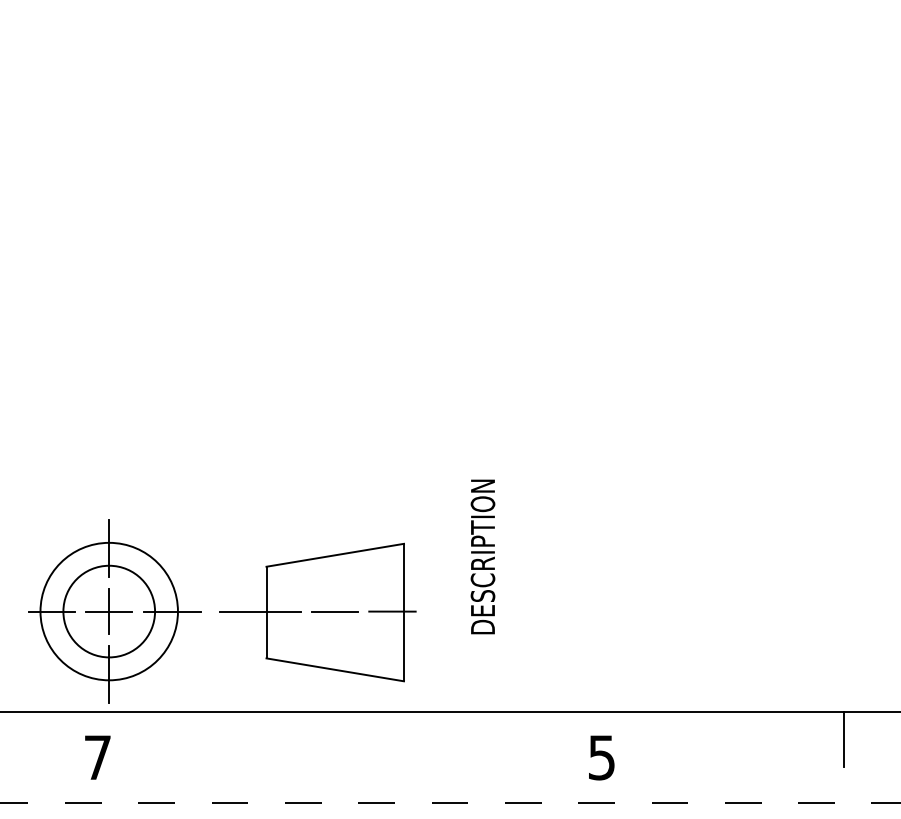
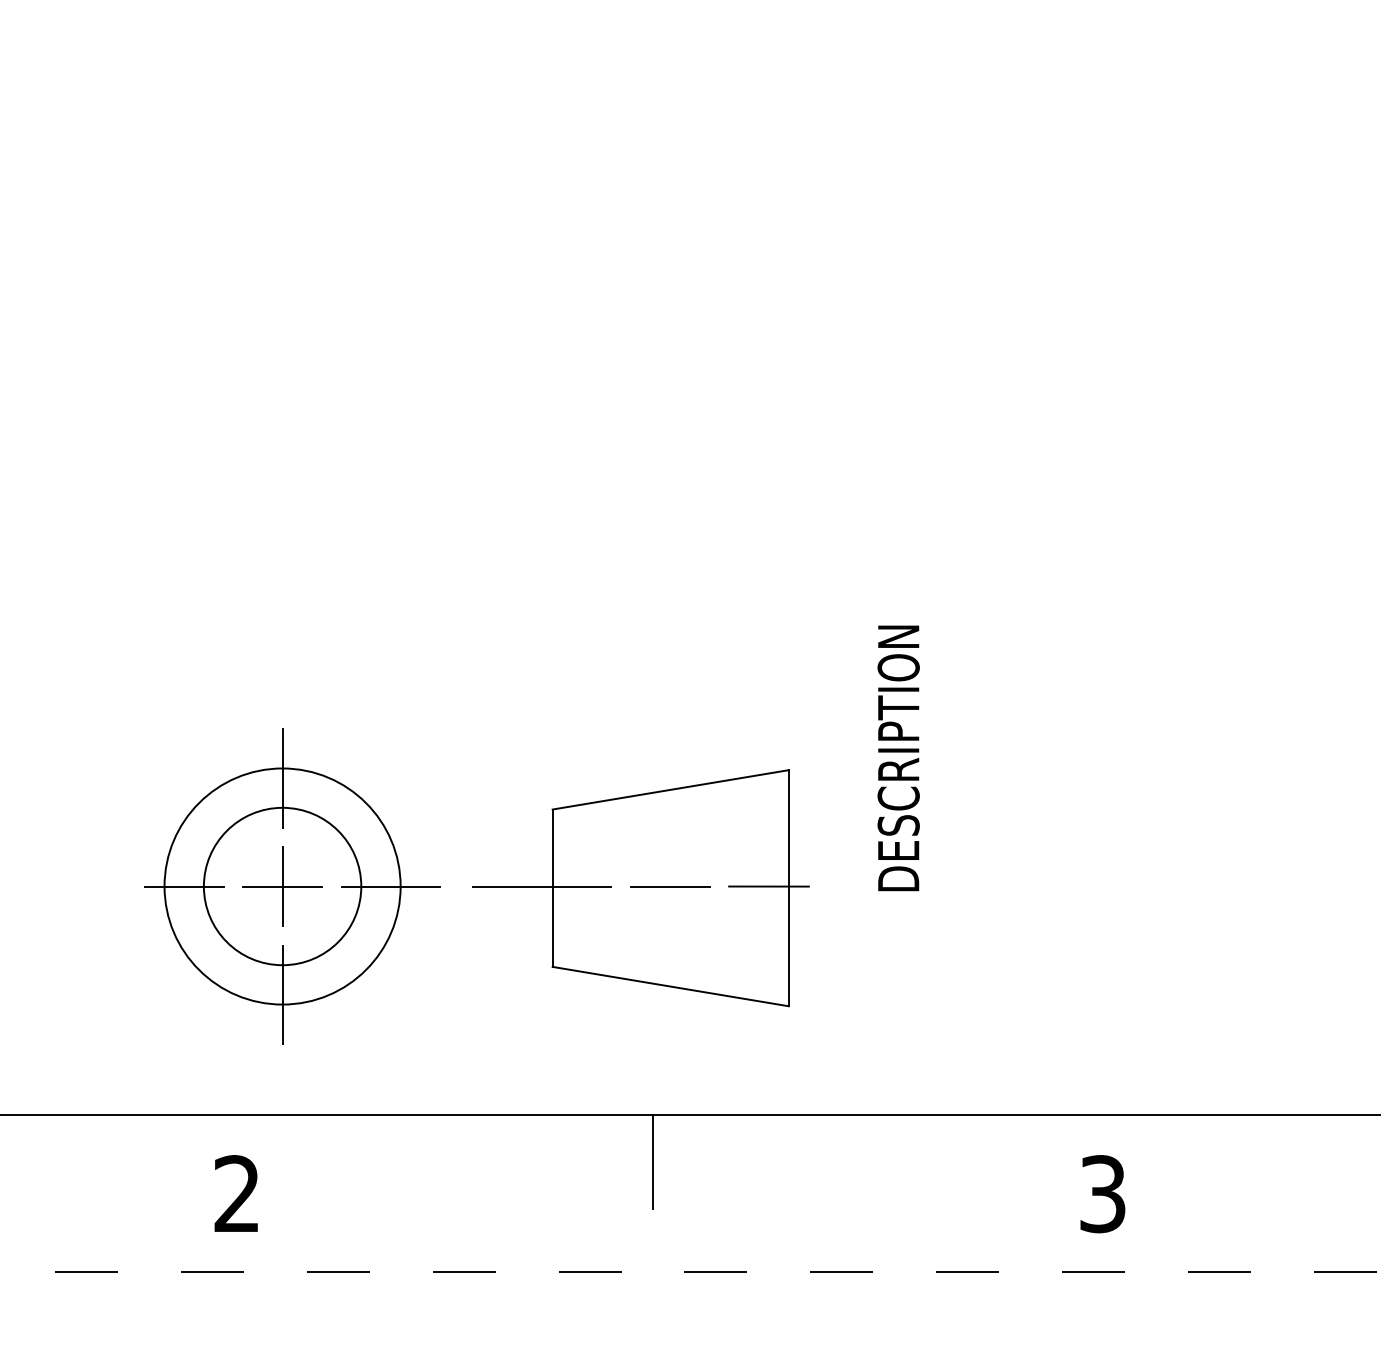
text: (482, 556) -> (897, 757), moved
part: (222, 611) -> (477, 886), moved
line: (339, 738) -> (652, 1161), added
text: (97, 757) -> (236, 1193), 7 -> 2
text: (601, 757) -> (1102, 1193), 5 -> 3

